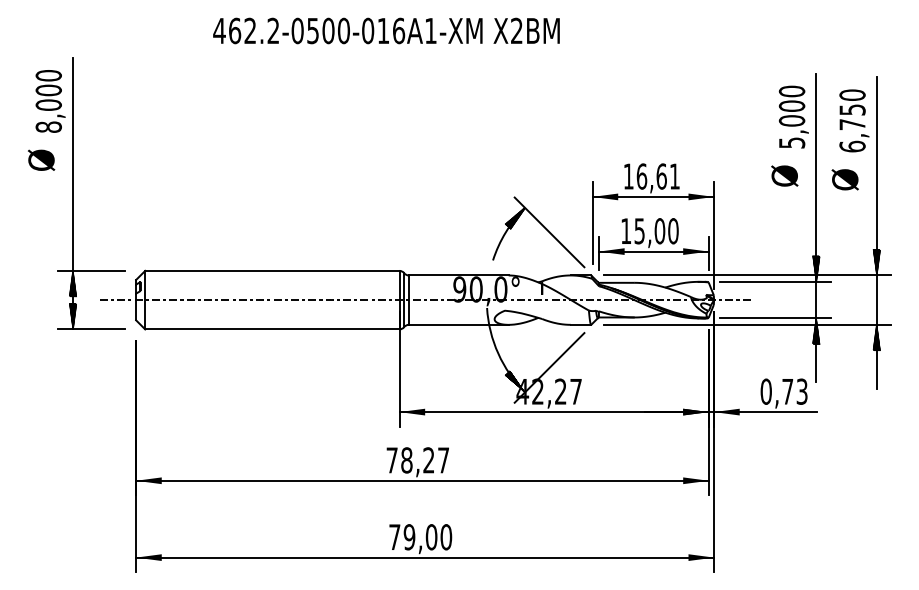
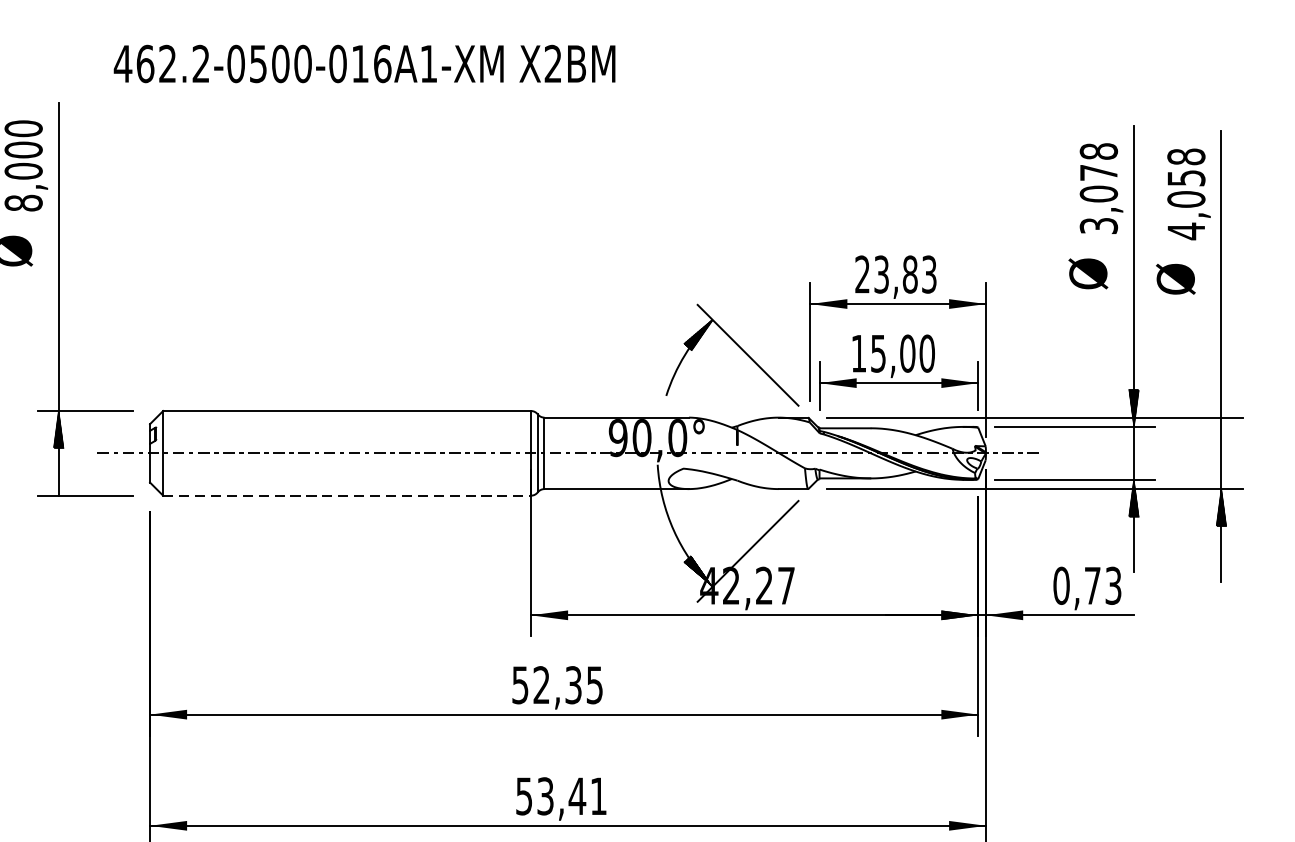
text: (386, 30) -> (364, 63), moved
text: (791, 116) -> (1098, 187), 5,000 -> 3,078
text: (852, 120) -> (1186, 193), 6,750 -> 4,058
text: (651, 176) -> (895, 274), 16,61 -> 23,83
hatch: (876, 262) -> (1221, 398), removed
hatch: (72, 316) -> (57, 477), removed
line: (272, 329) -> (347, 495), solid -> dashed
text: (417, 460) -> (557, 685), 78,27 -> 52,35
text: (420, 537) -> (561, 796), 79,00 -> 53,41

